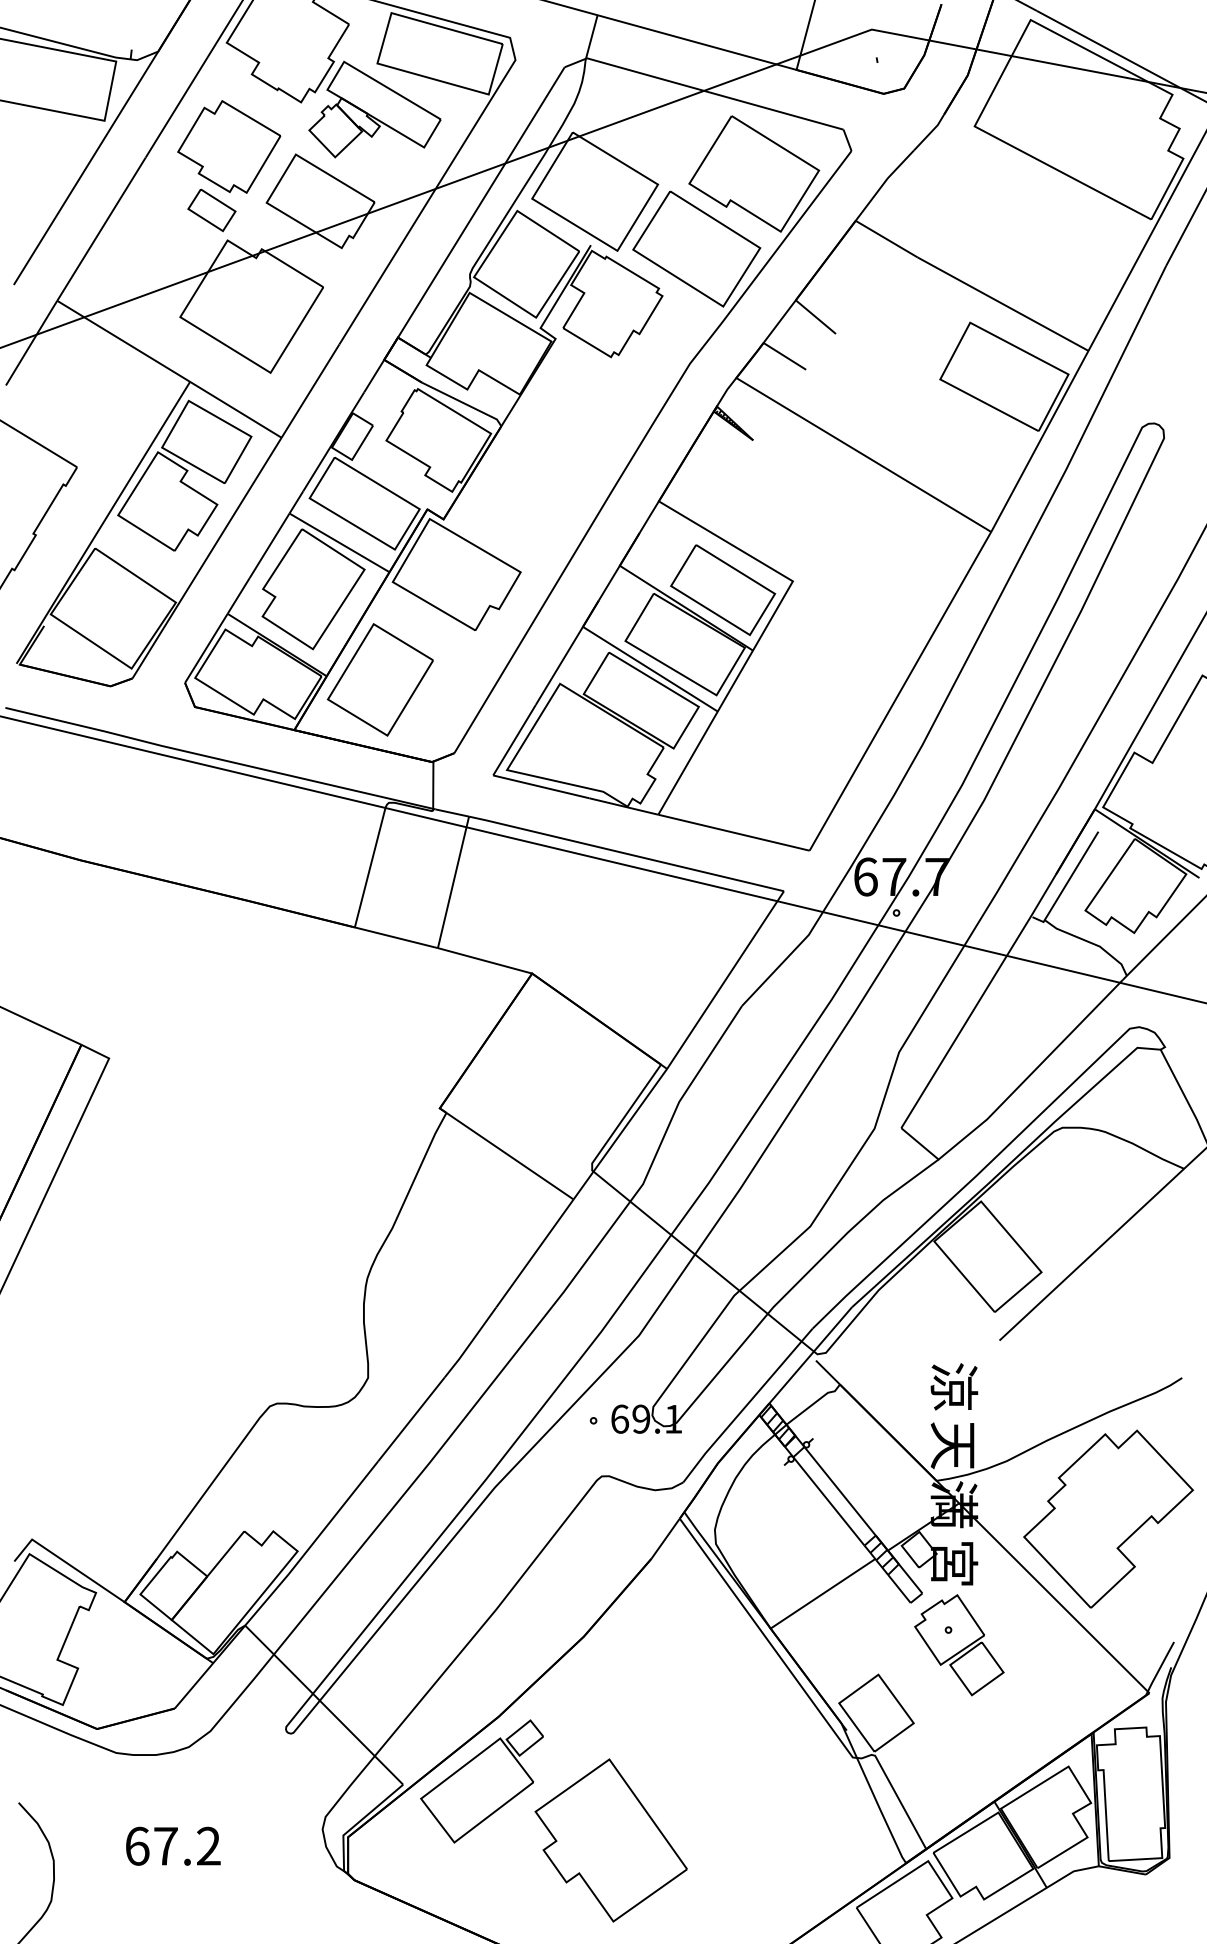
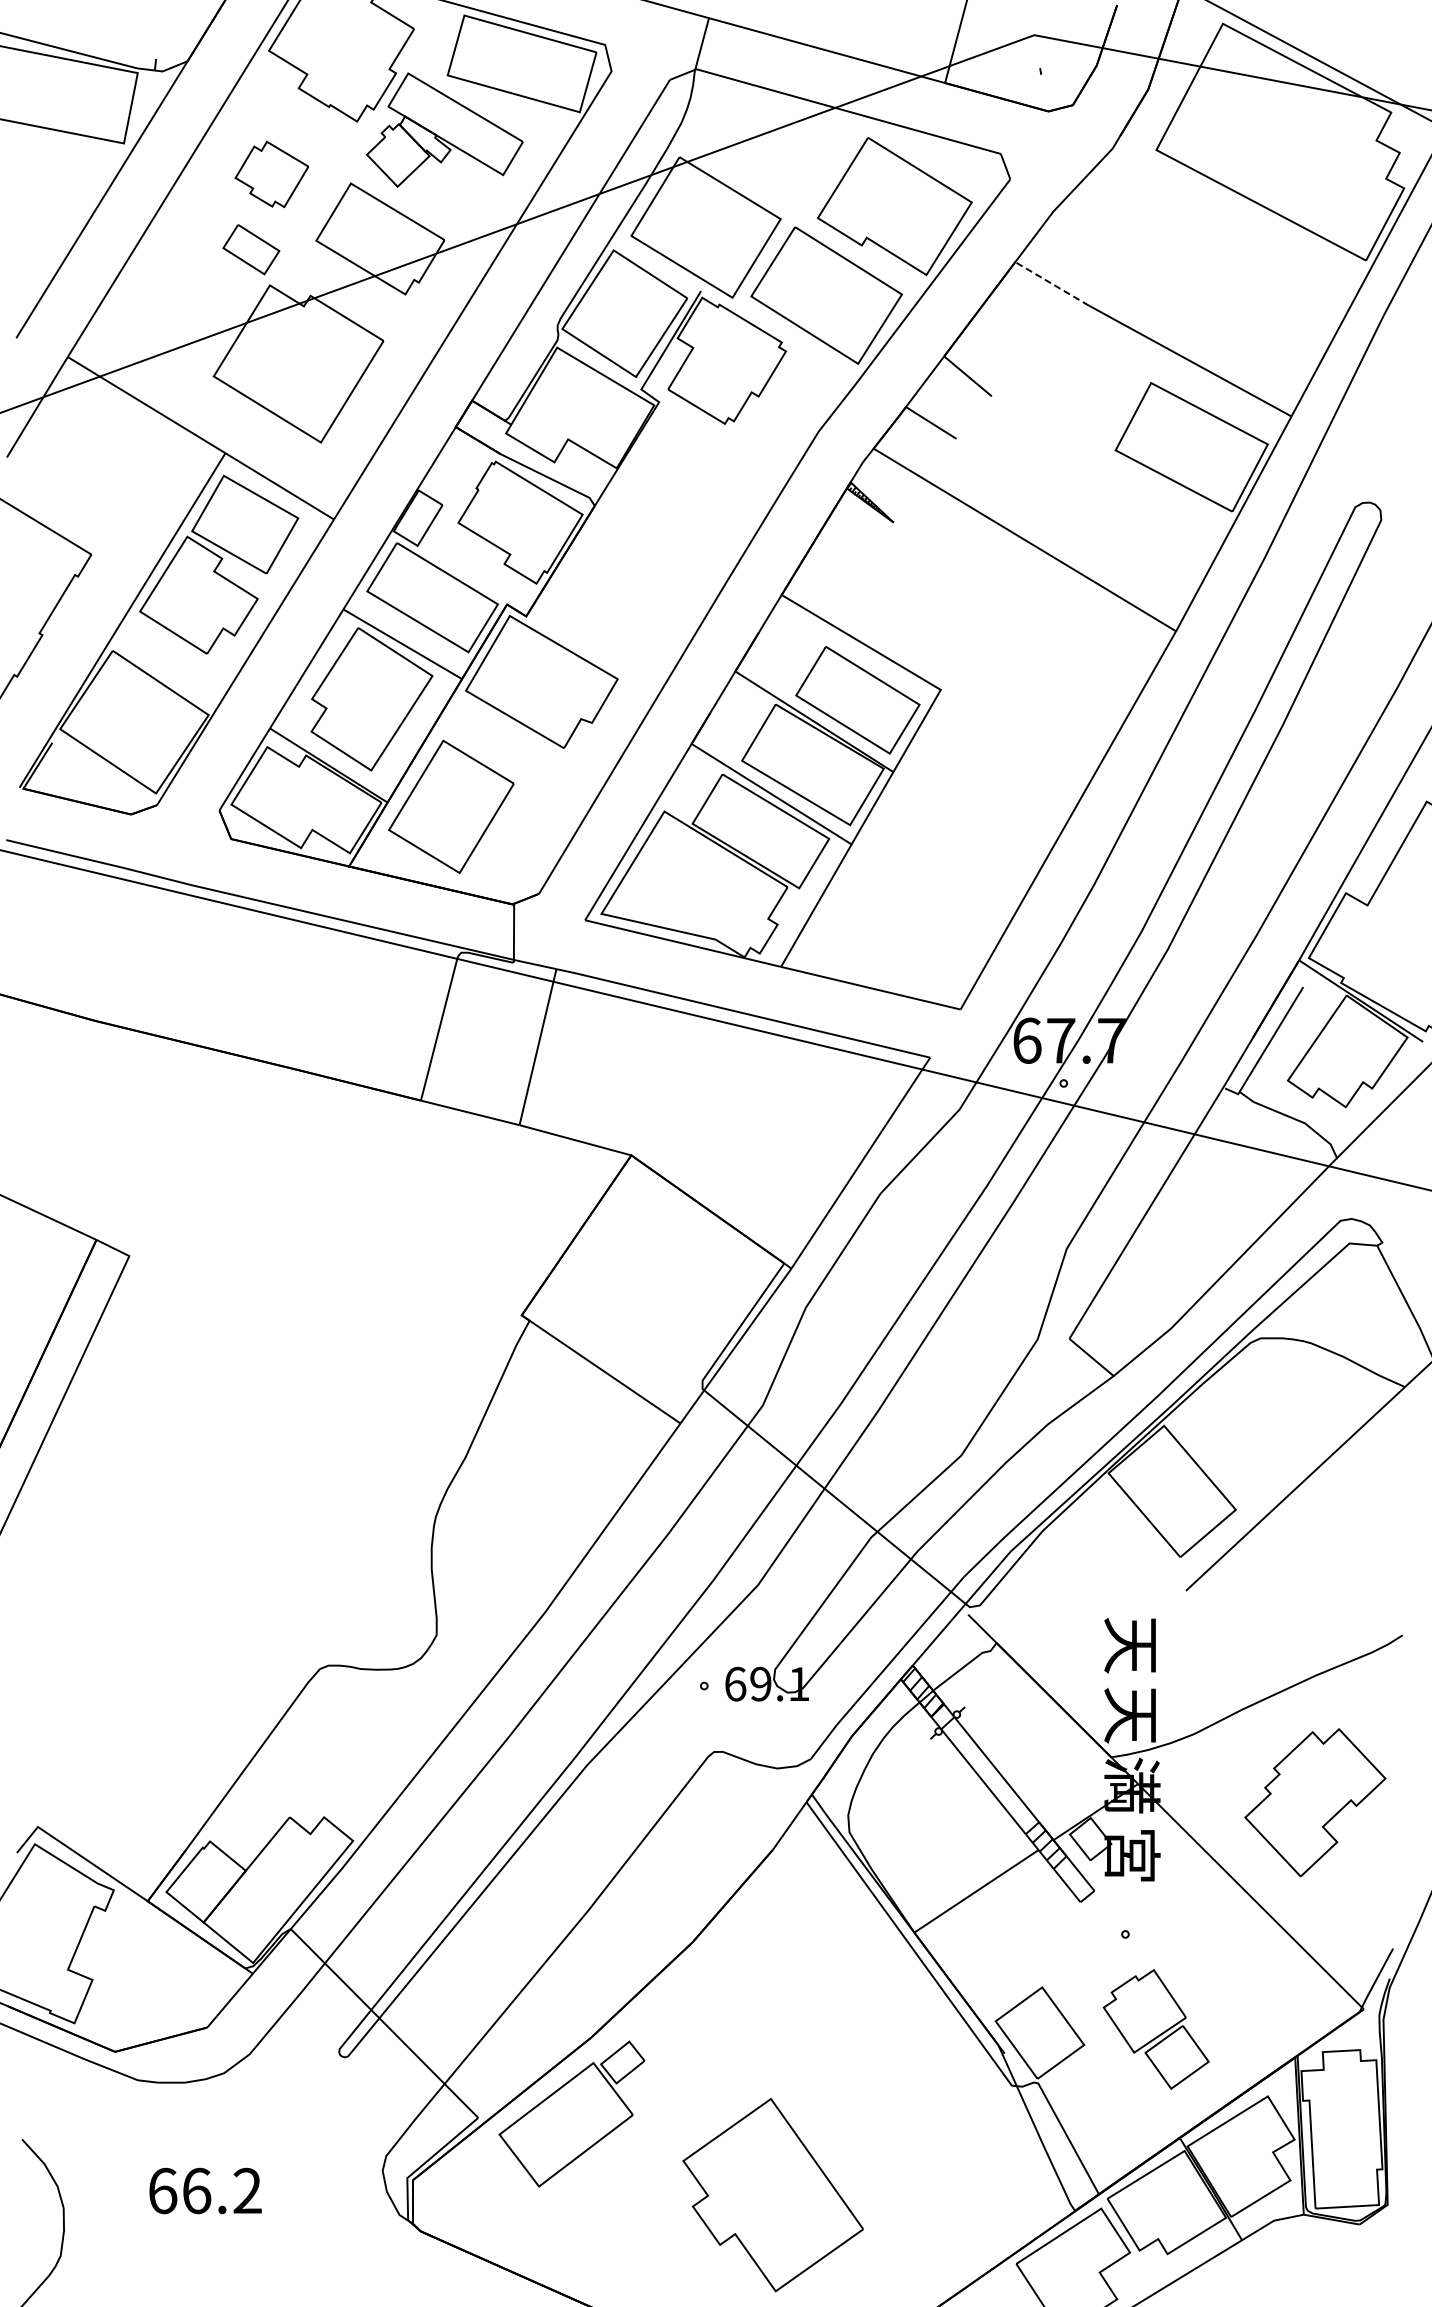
part: (228, 146) -> (271, 174), size x0.6
line: (887, 238) -> (1052, 283), solid -> dashed
text: (954, 1386) -> (1132, 1645), 涼 -> 天
part: (1108, 1518) -> (1315, 1802), size x0.7
part: (958, 1645) -> (1155, 2029), moved
part: (610, 1840) -> (772, 2195), moved
text: (166, 1845) -> (197, 2190), 67.2 -> 66.2

